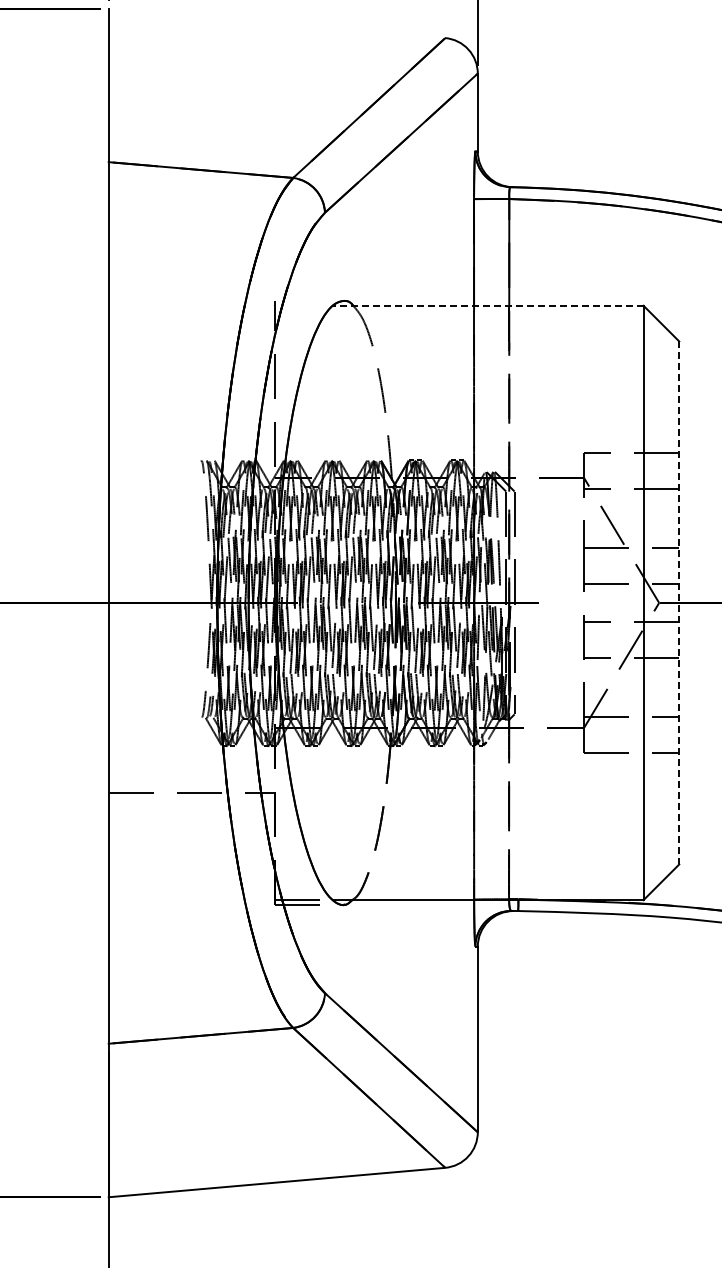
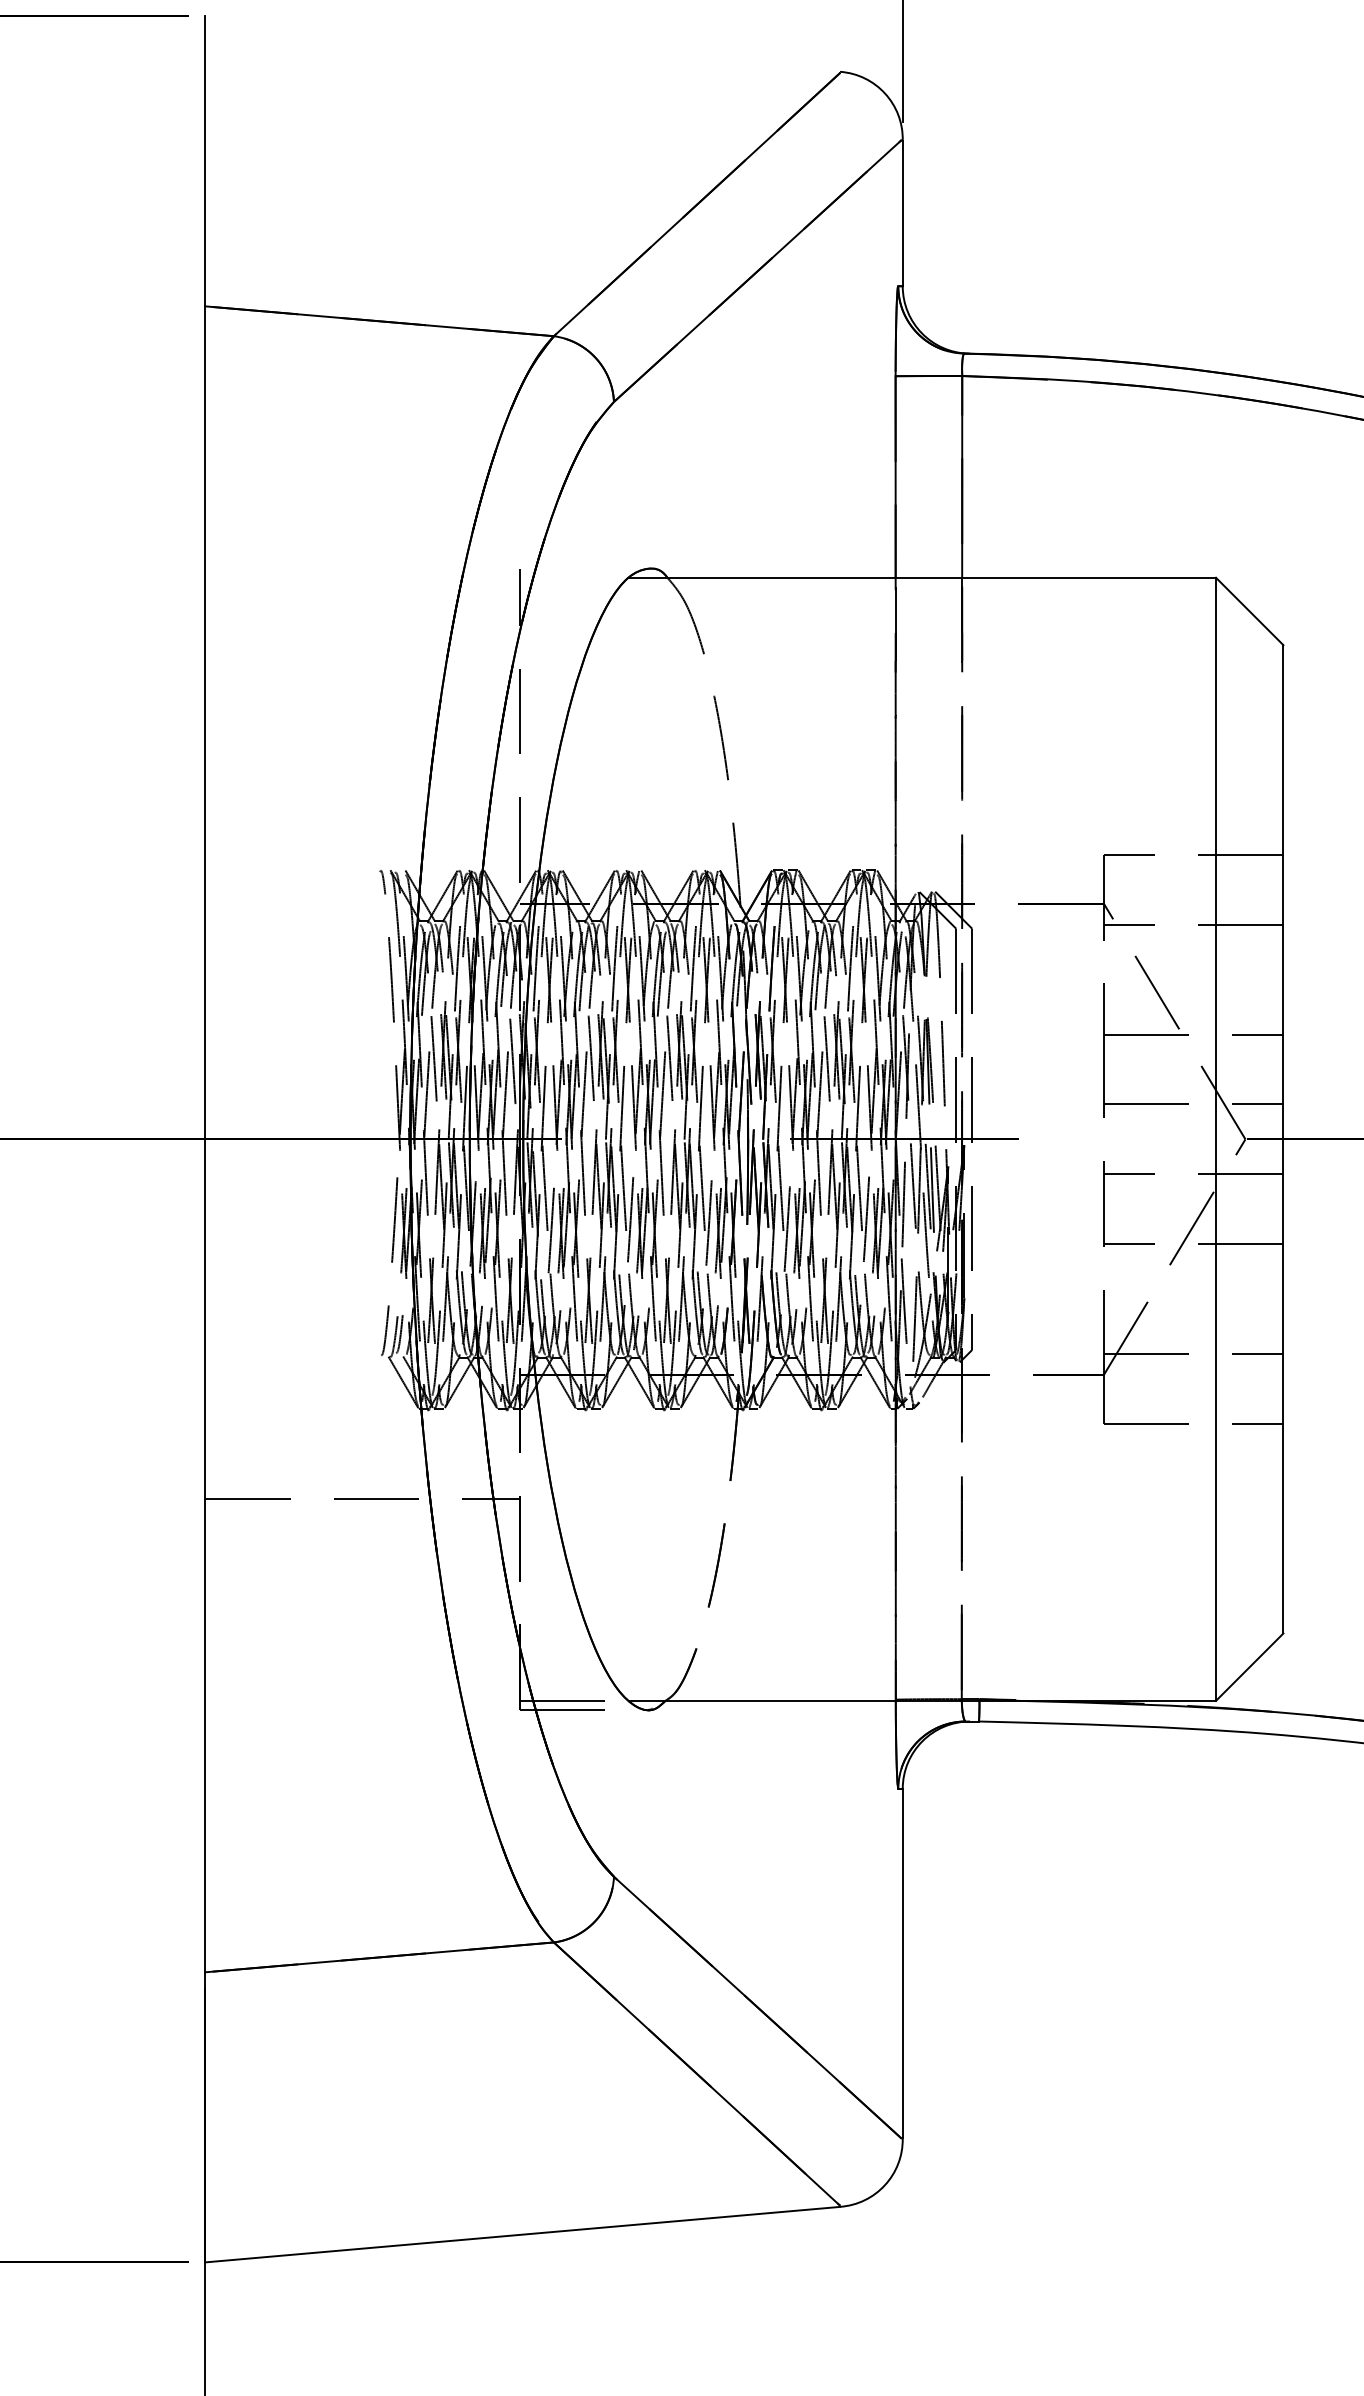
line: (487, 305) -> (921, 577), dashed -> solid
line: (679, 602) -> (1283, 1138), dashed -> solid

